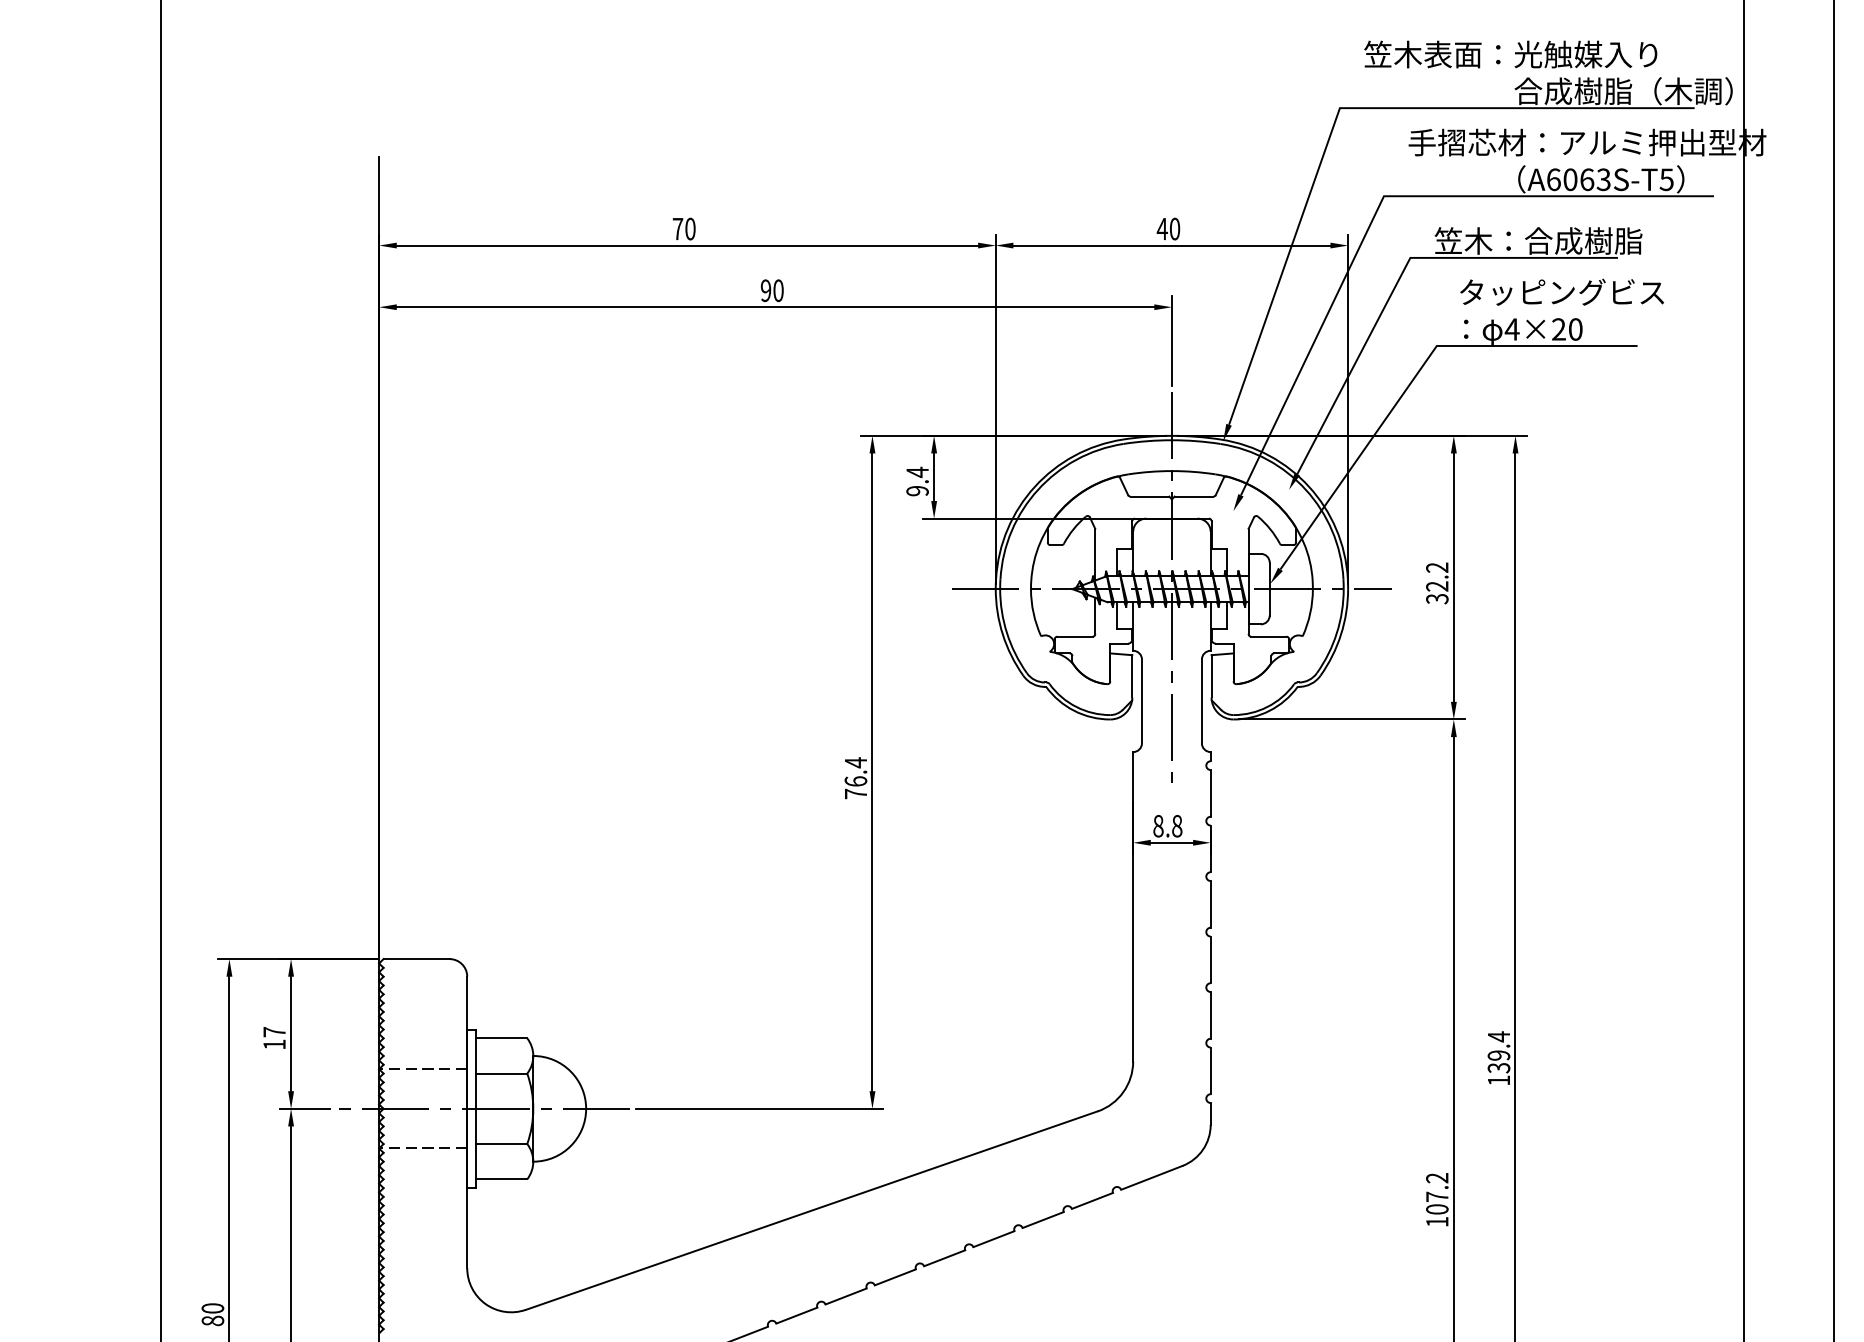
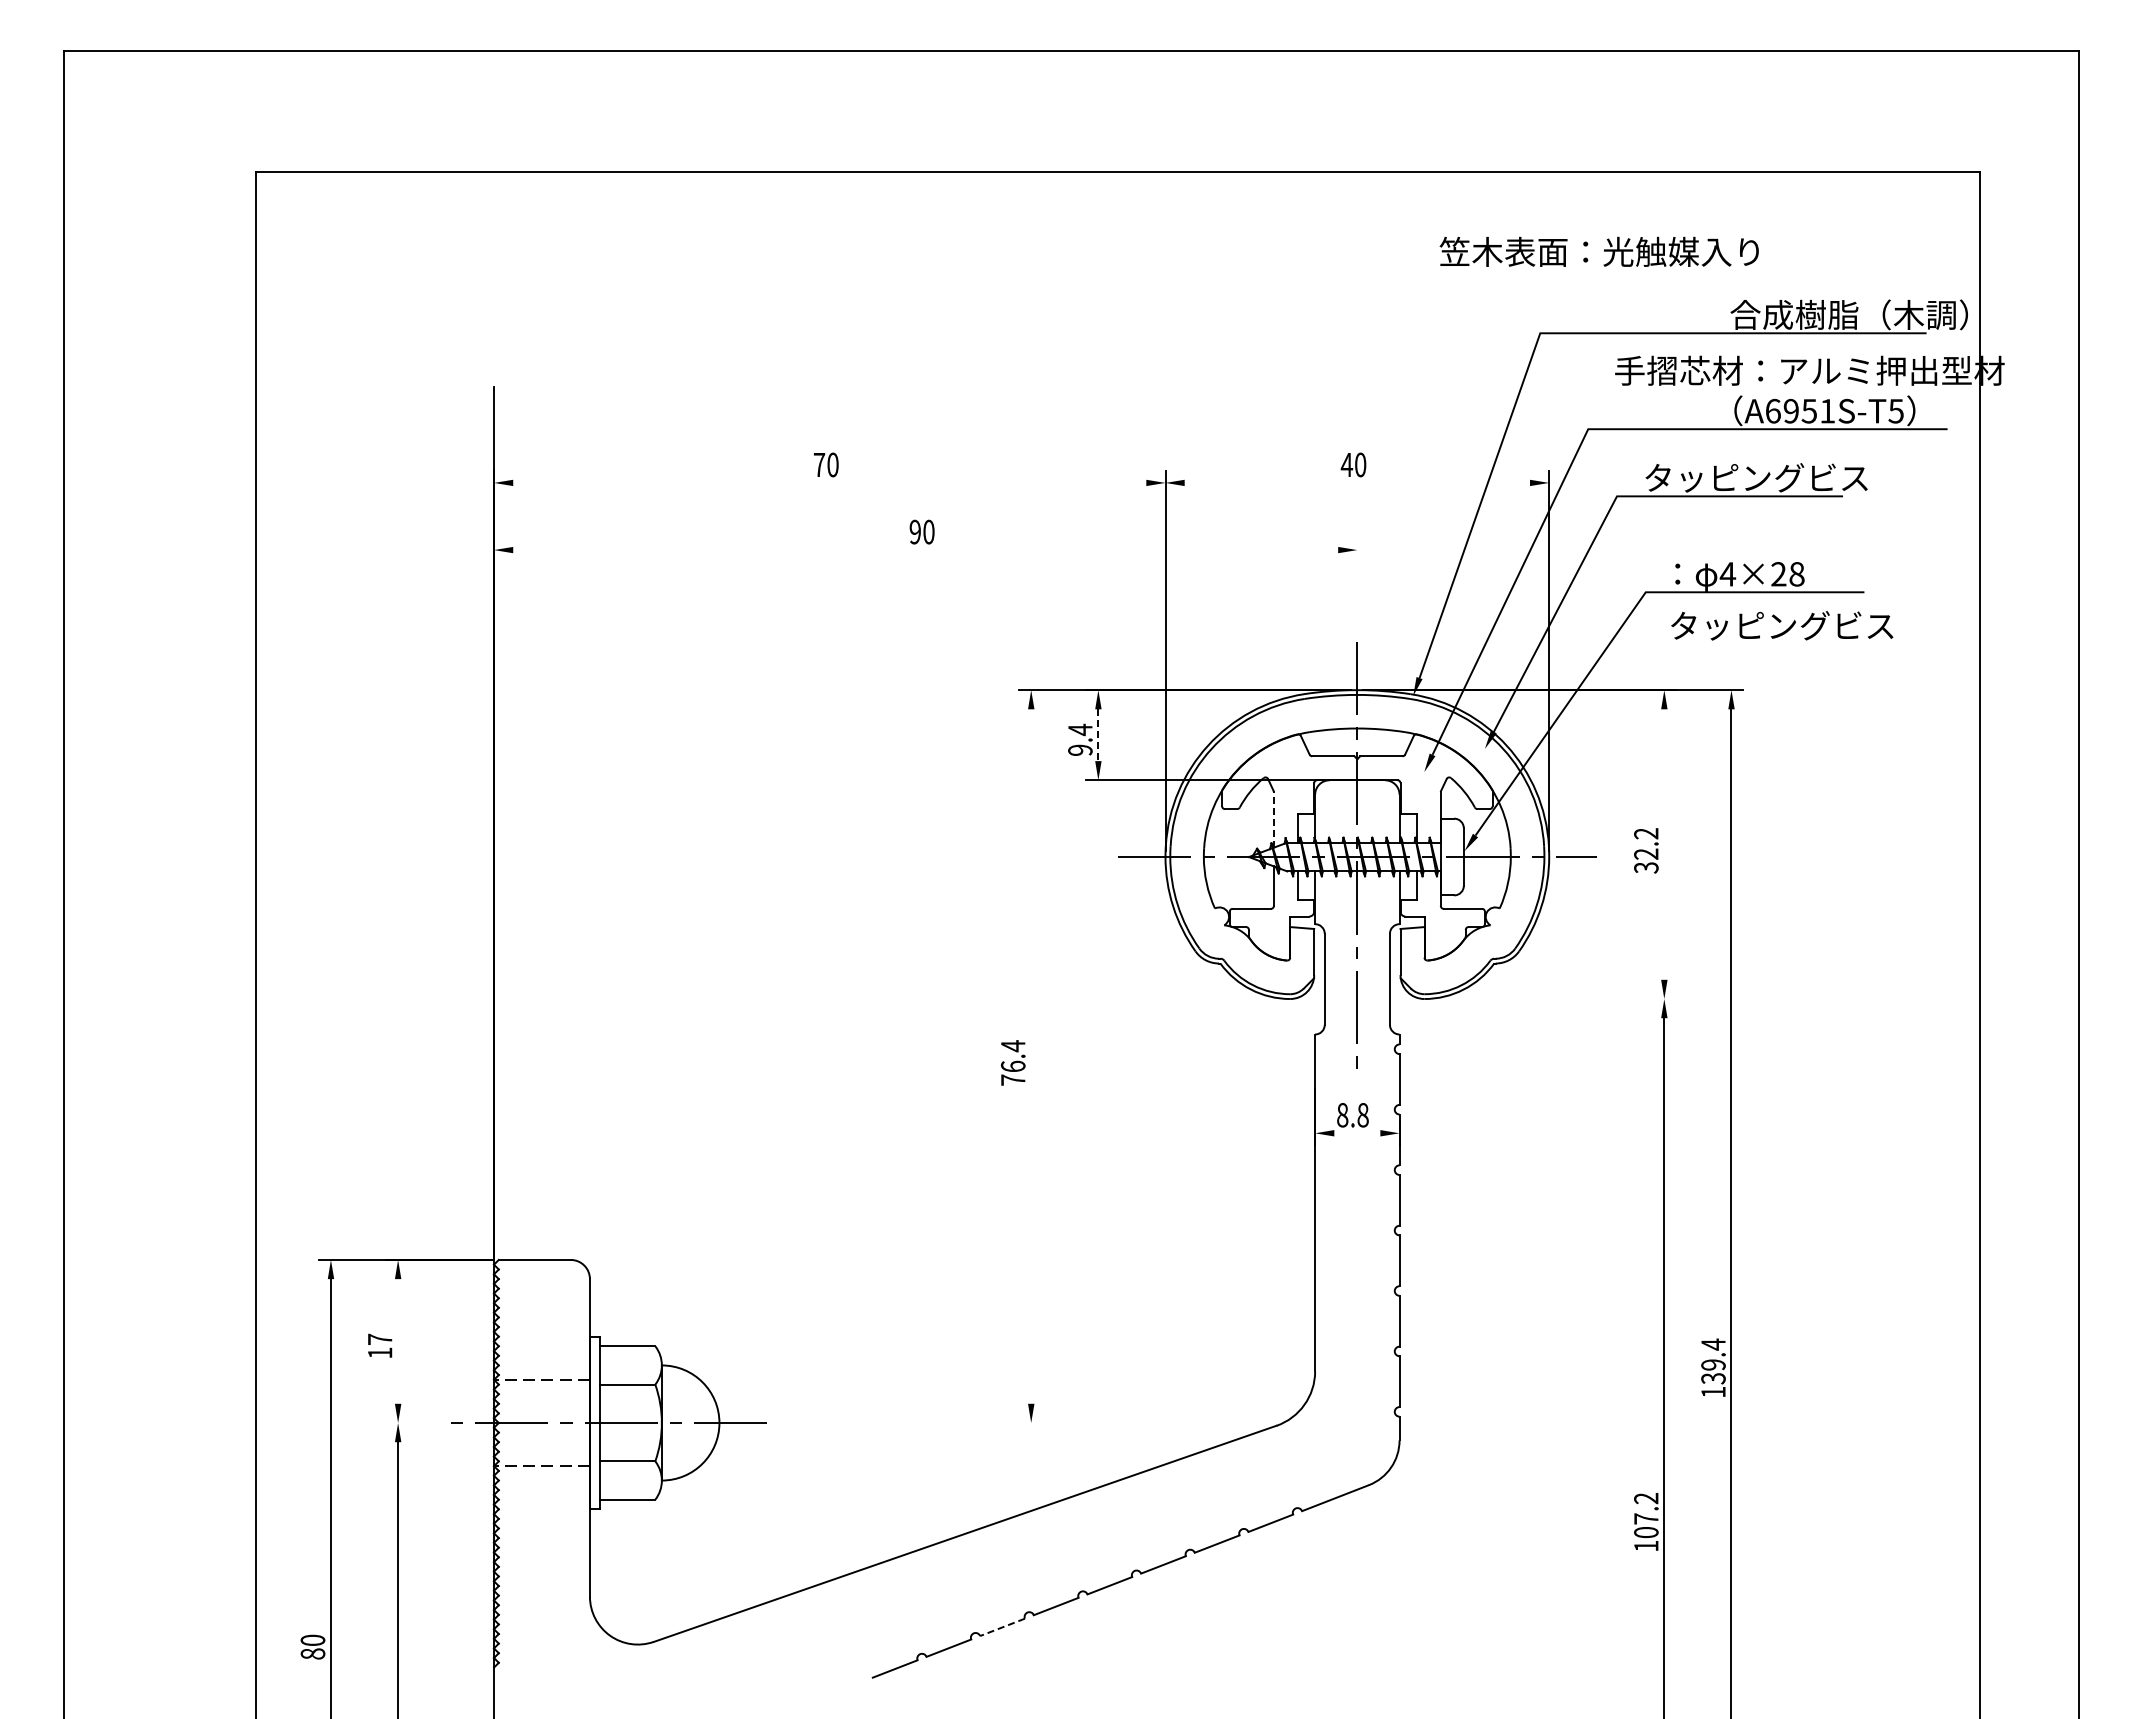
text: (1510, 54) -> (1598, 251), moved
text: (1586, 179) -> (1808, 410), A6063S-T5 -> A6951S-T5
text: (1538, 240) -> (1756, 477), 笠木：合成樹脂 -> タッピングビス
line: (687, 245) -> (829, 482), removed
line: (1172, 245) -> (1357, 482), removed
text: (1562, 292) -> (1782, 625), moved
line: (775, 307) -> (925, 550), removed
text: (1575, 329) -> (1796, 574), 4×20 -> 4×28
line: (1172, 341) -> (1357, 587), removed
line: (934, 477) -> (1098, 735), solid -> dashed
line: (1094, 554) -> (1273, 819), solid -> dashed
line: (1453, 577) -> (1664, 844), removed
line: (1352, 719) -> (1553, 999), removed
line: (872, 772) -> (1031, 1056), removed
line: (1172, 842) -> (1357, 1133), removed
line: (291, 1033) -> (398, 1341), removed
line: (305, 1109) -> (413, 1423), removed
line: (759, 1109) -> (908, 1423), removed
line: (846, 1296) -> (1002, 1627), solid -> dashed

